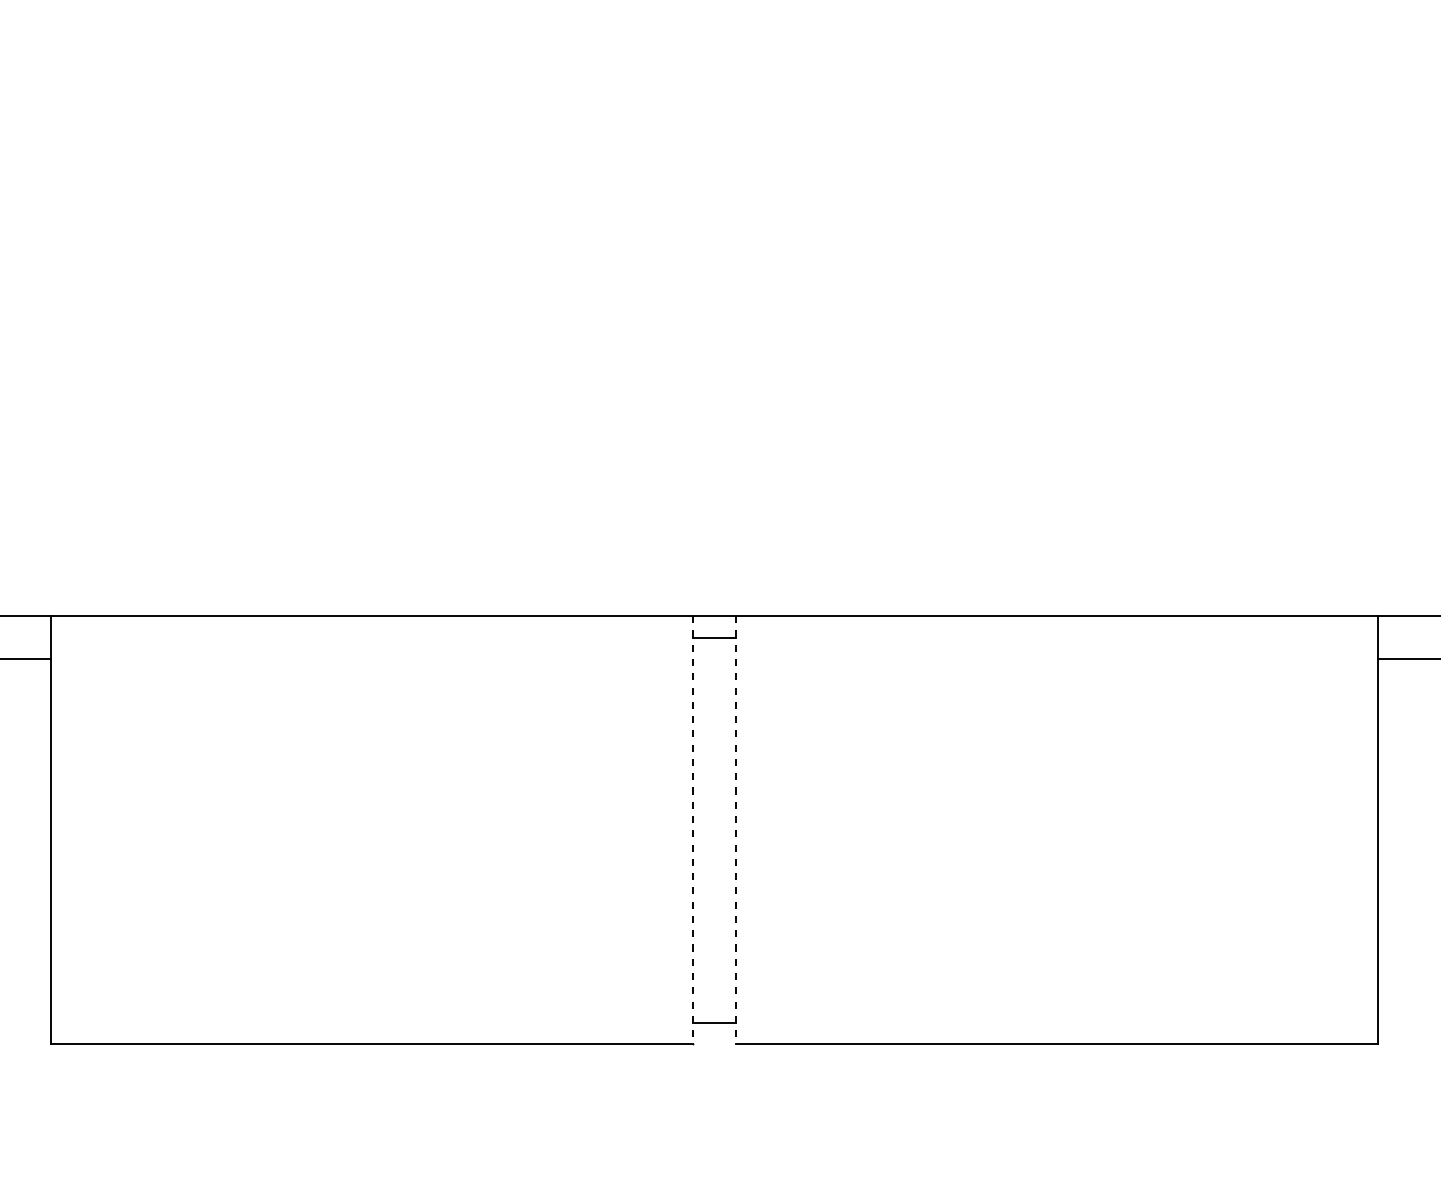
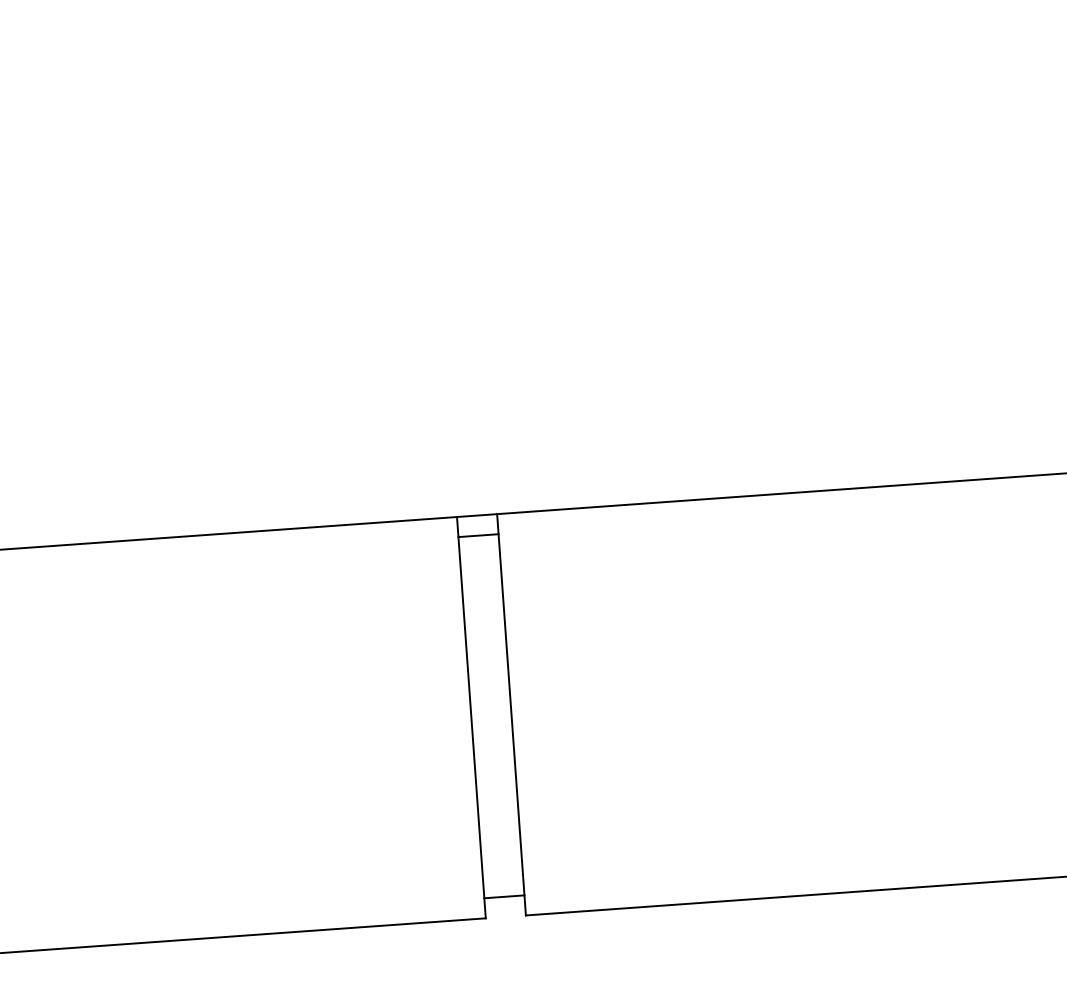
line: (692, 830) -> (471, 717), dashed -> solid
line: (735, 830) -> (511, 715), dashed -> solid

